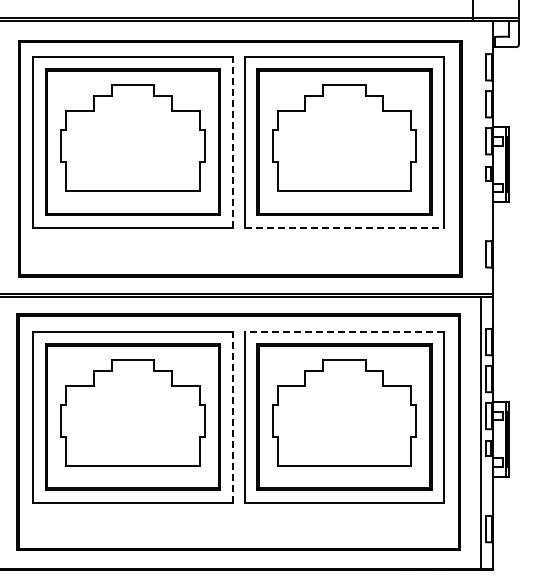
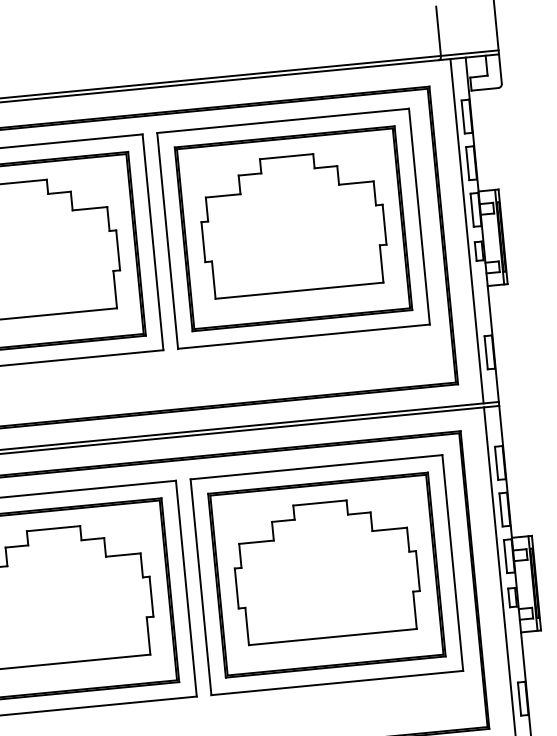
line: (232, 142) -> (152, 242), dashed -> solid
line: (480, 156) -> (466, 230), added
line: (344, 227) -> (304, 336), dashed -> solid
line: (344, 331) -> (316, 467), dashed -> solid
line: (232, 417) -> (185, 589), dashed -> solid

